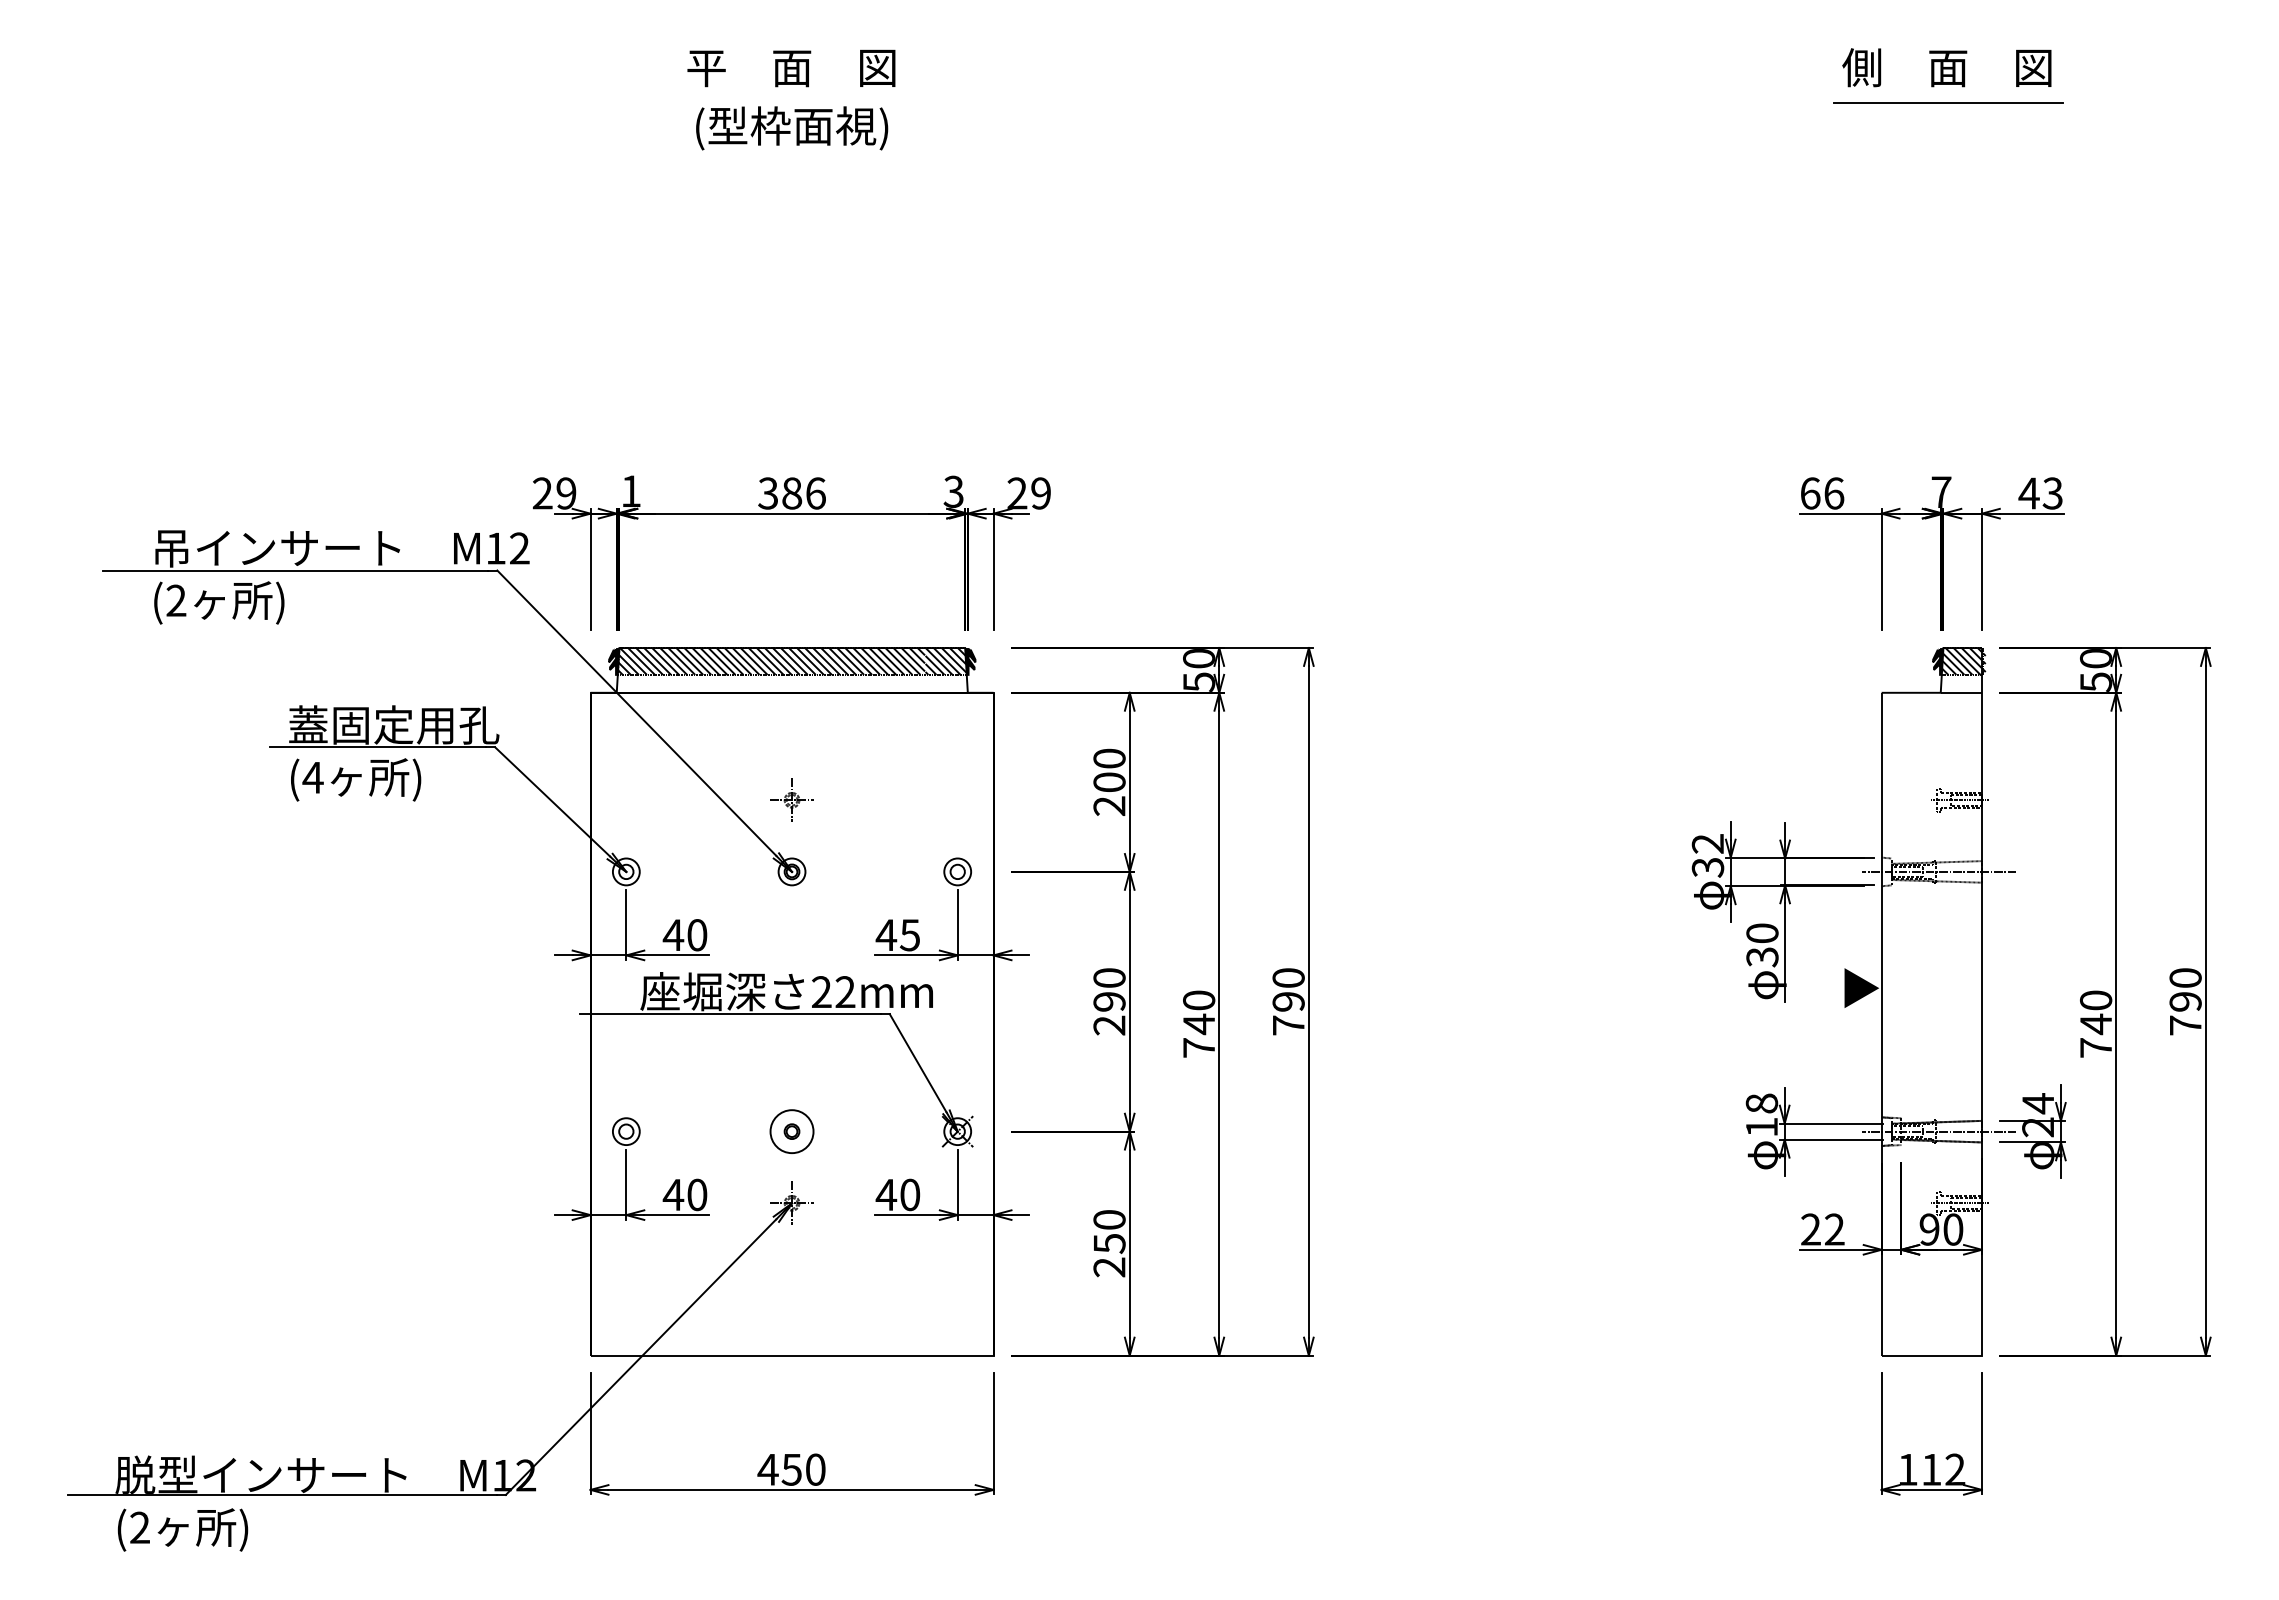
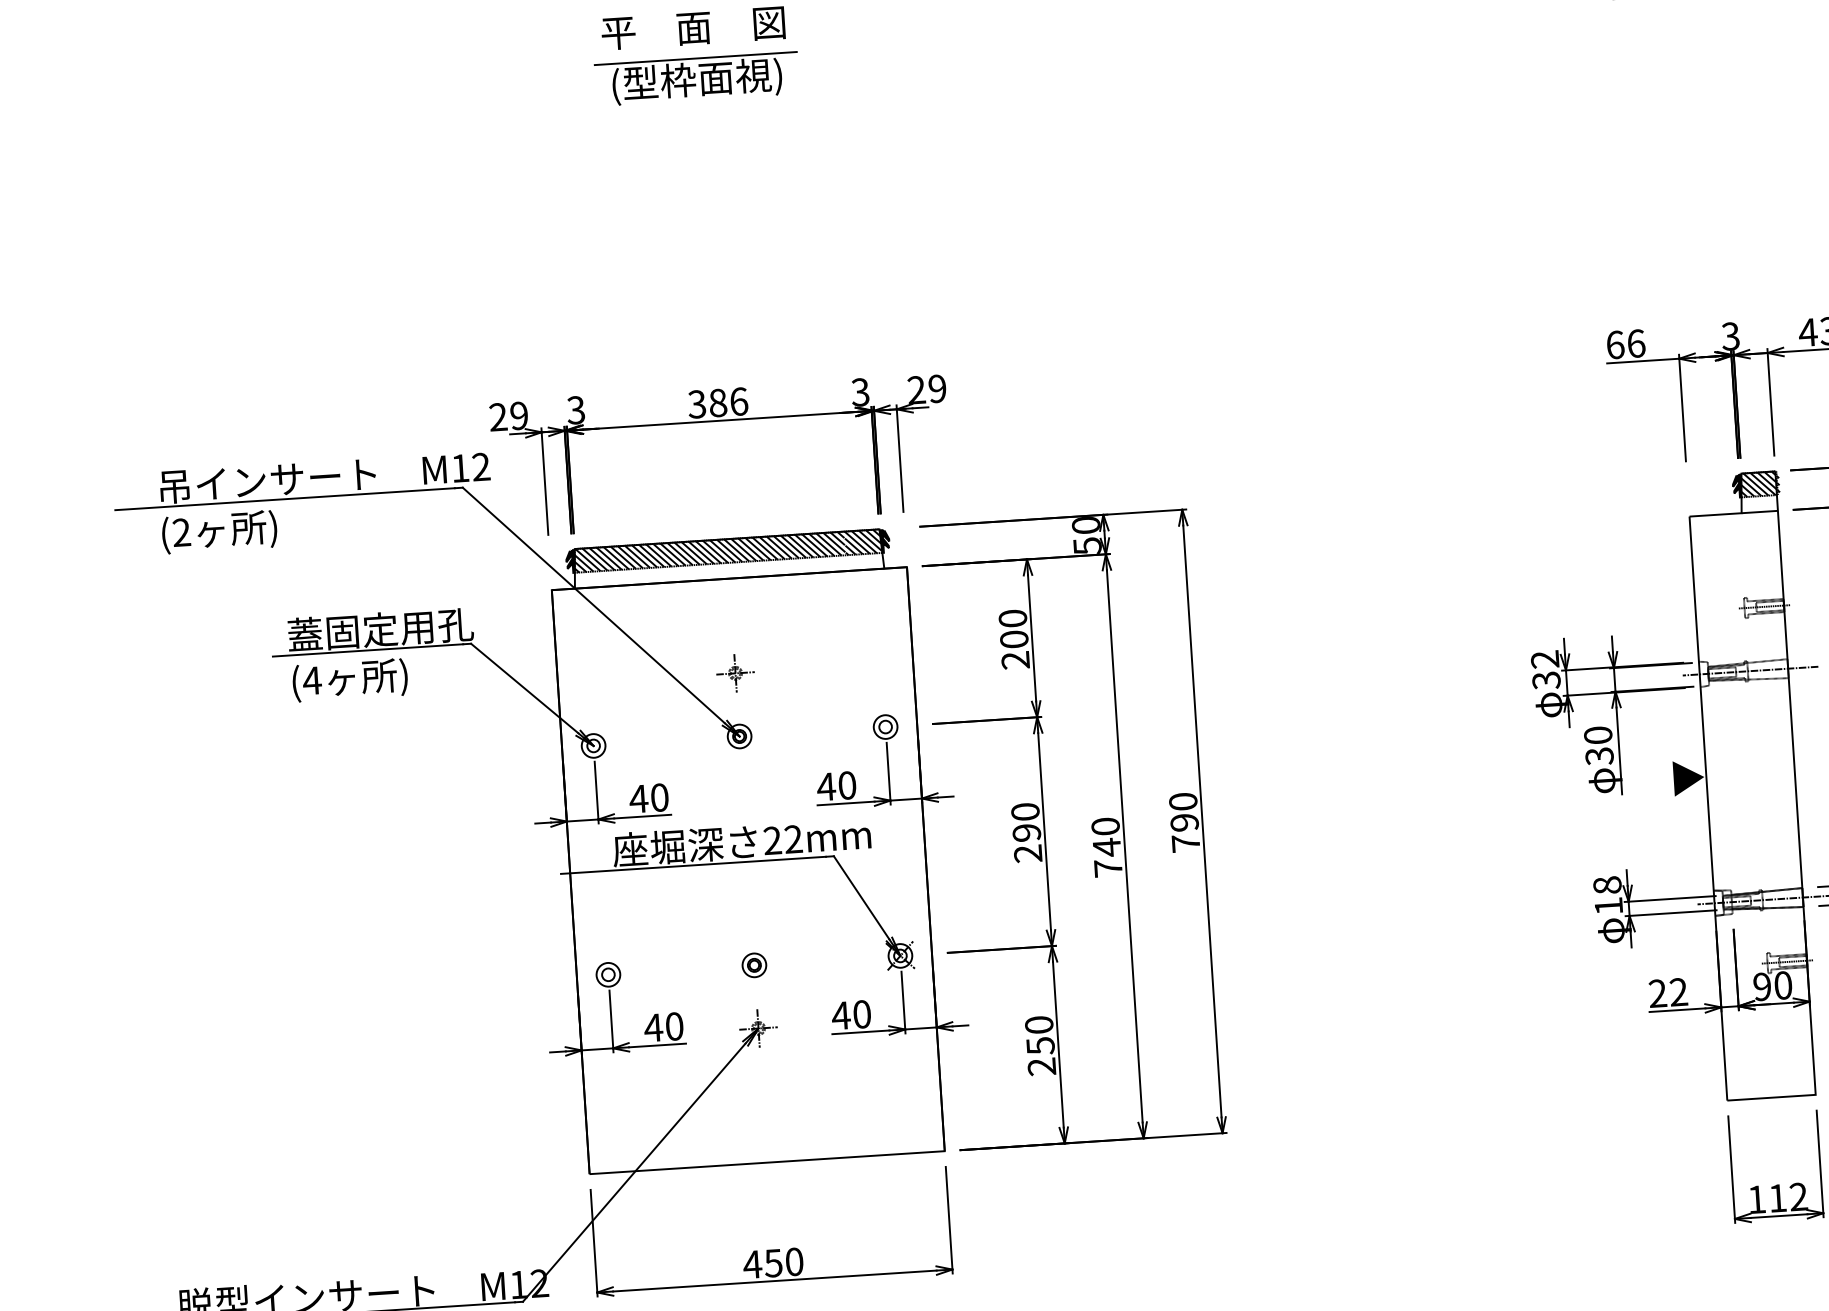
line: (791, 102) -> (695, 58), added
text: (630, 491) -> (575, 410), 1 -> 3
text: (1941, 492) -> (1730, 336), 7 -> 3
text: (909, 935) -> (846, 785), 45 -> 40
circle: (791, 1131) -> (753, 965), size x0.62

